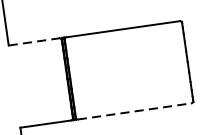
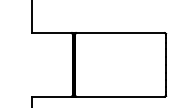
line: (34, 42) -> (51, 33), dashed -> solid
line: (136, 110) -> (121, 96), dashed -> solid

